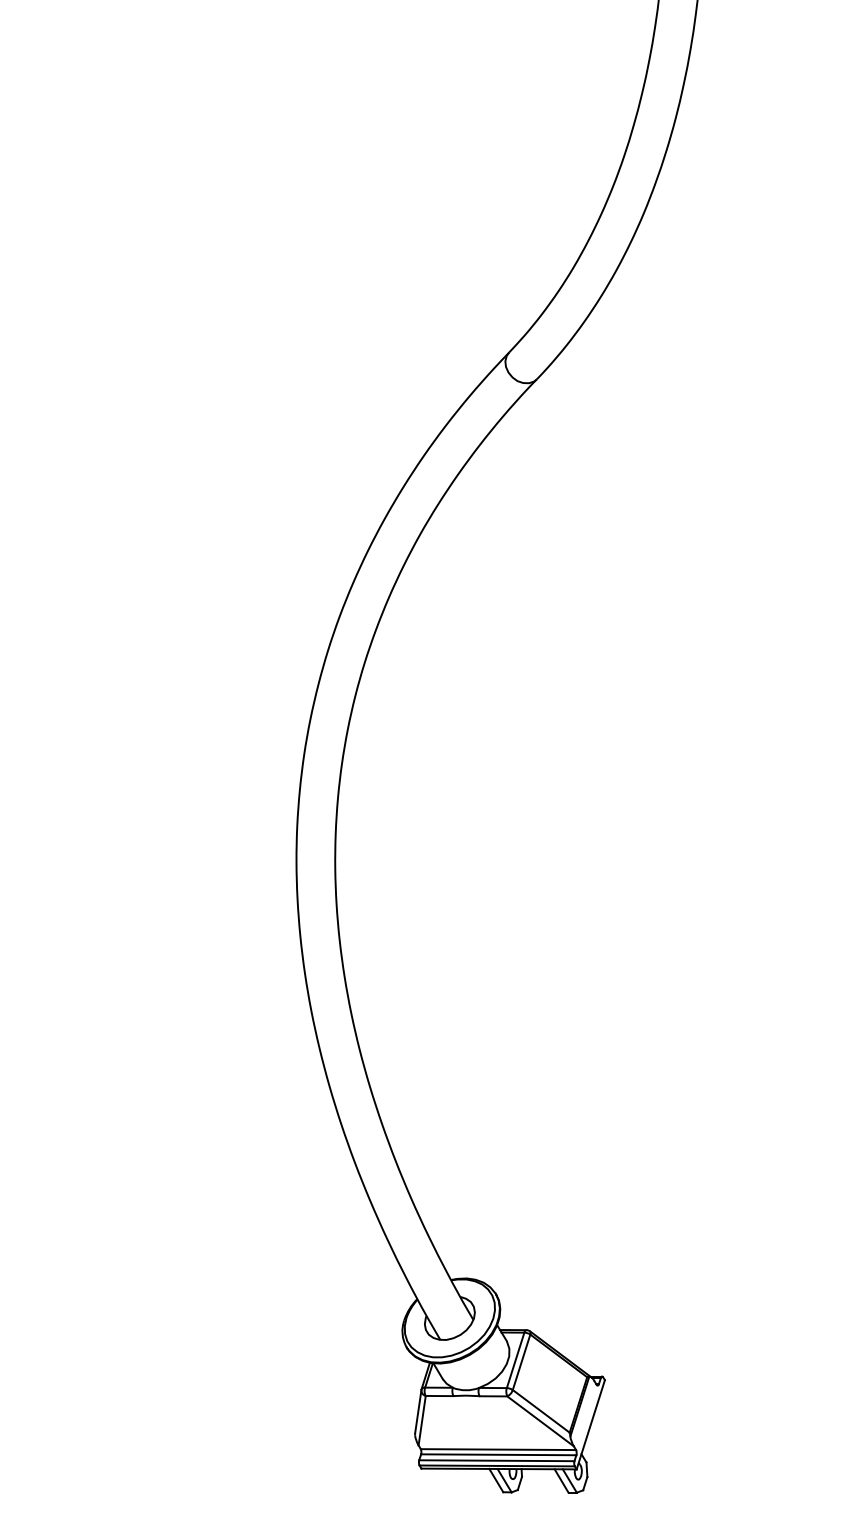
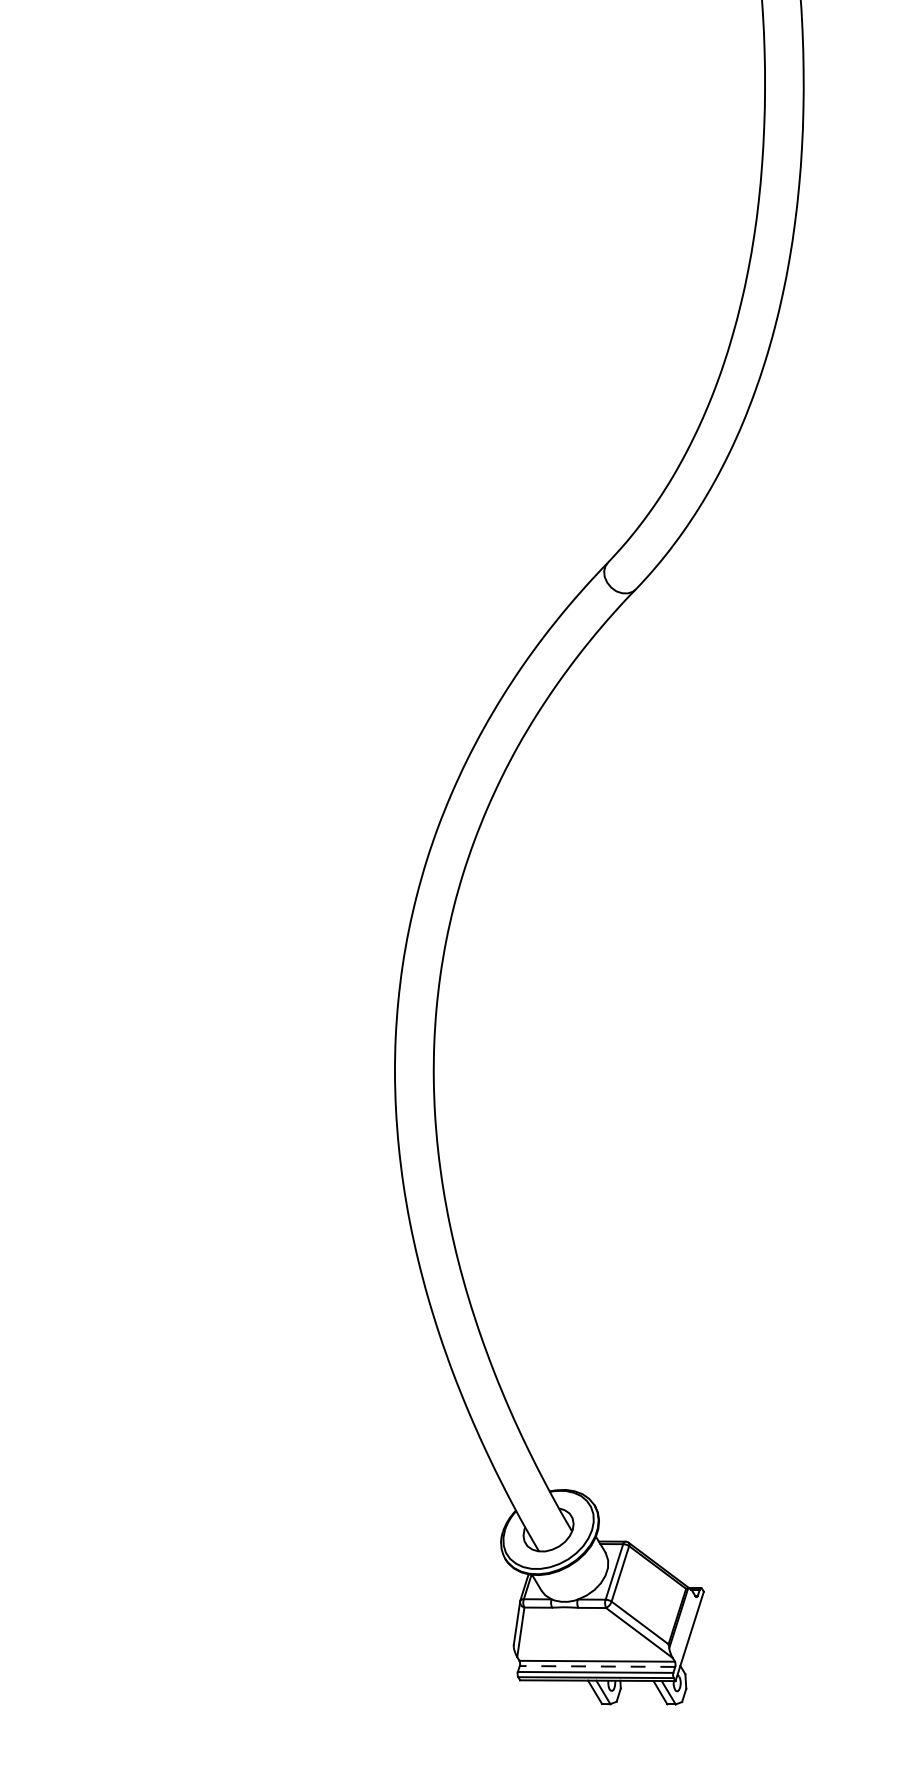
line: (498, 1454) -> (597, 1666), solid -> dashed

